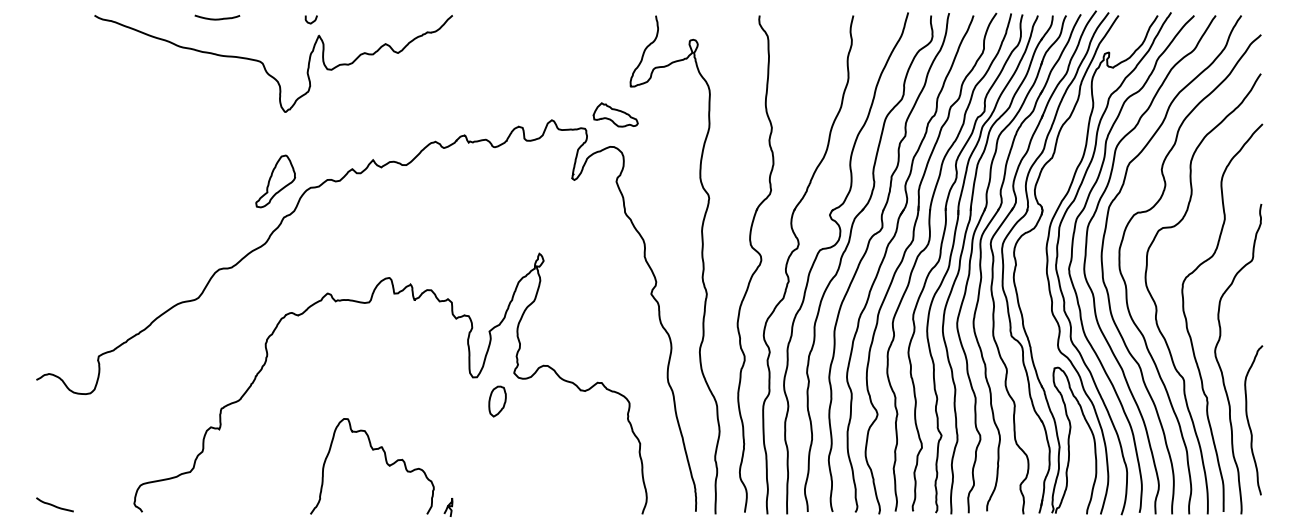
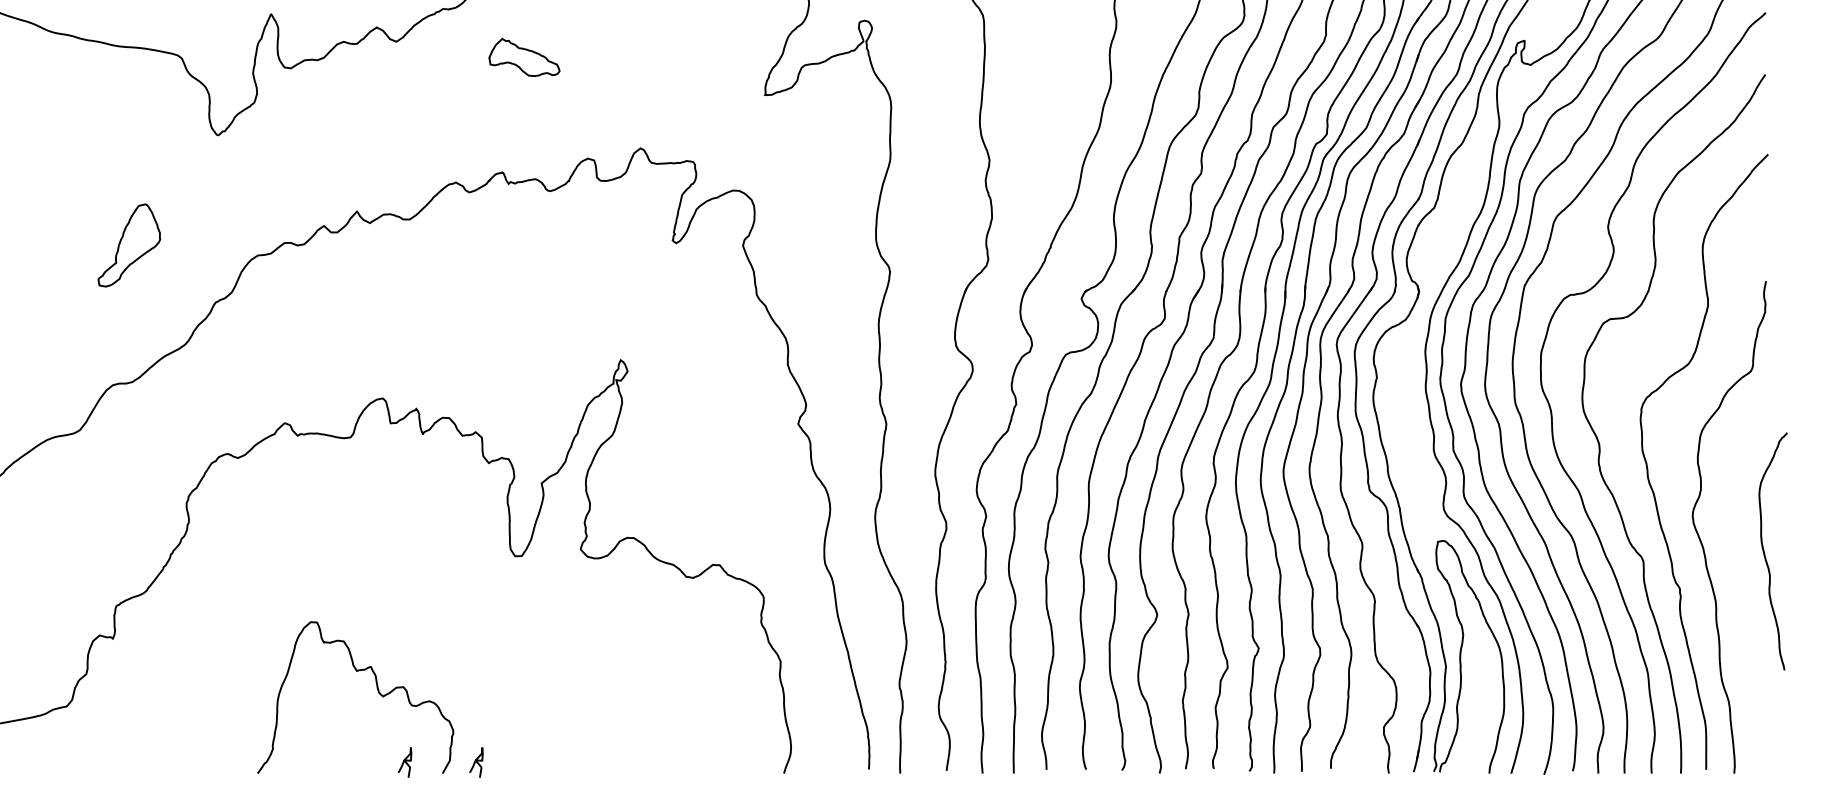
part: (615, 114) -> (524, 56), moved
part: (275, 181) -> (129, 245), moved
part: (497, 401) -> (554, 594), removed
curve: (1249, 421) -> (1766, 553), moved
curve: (403, 507) -> (405, 762), added

